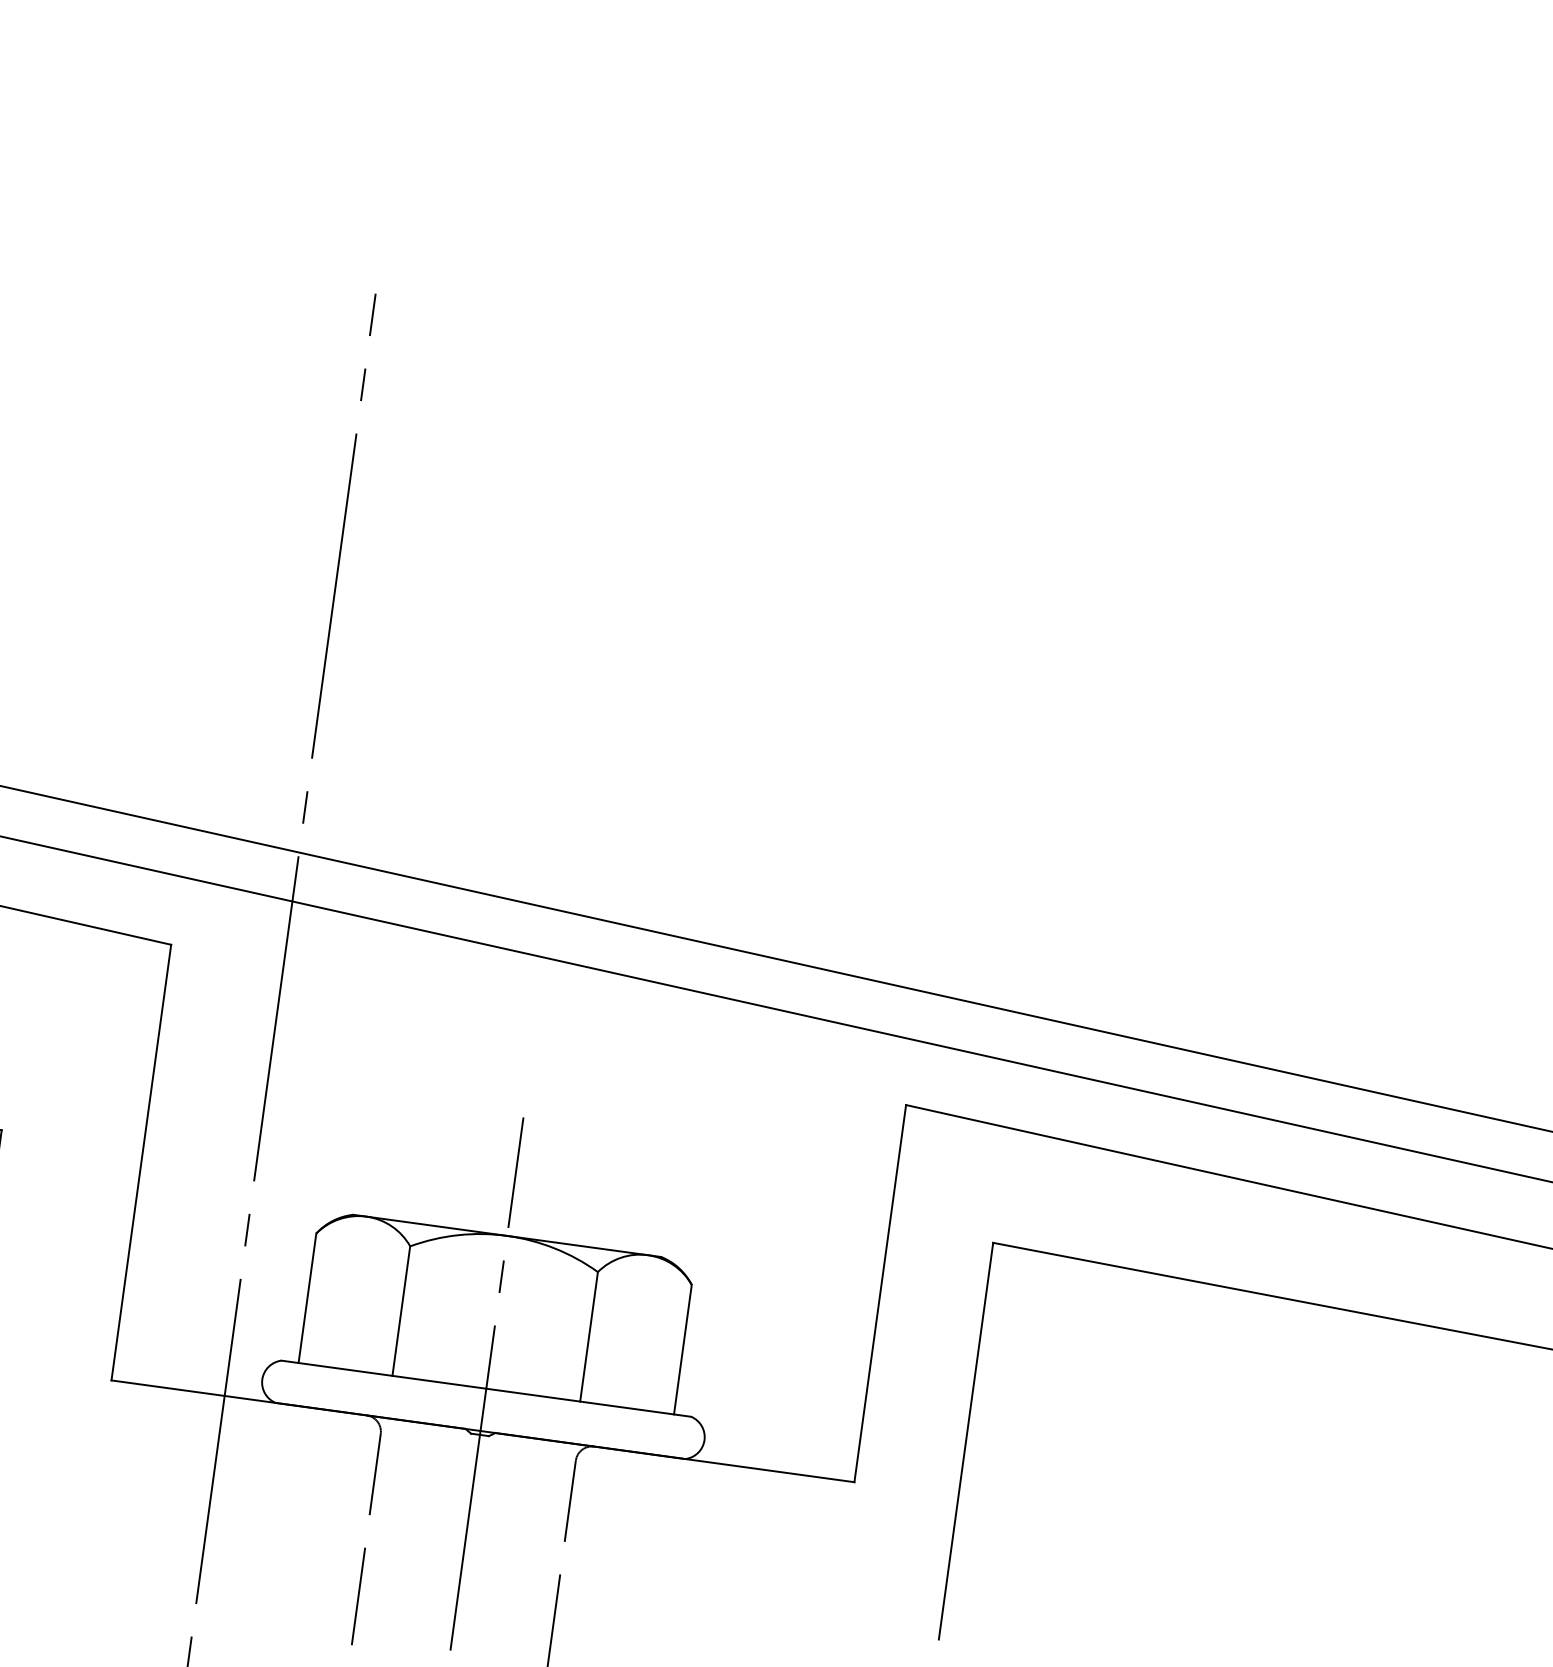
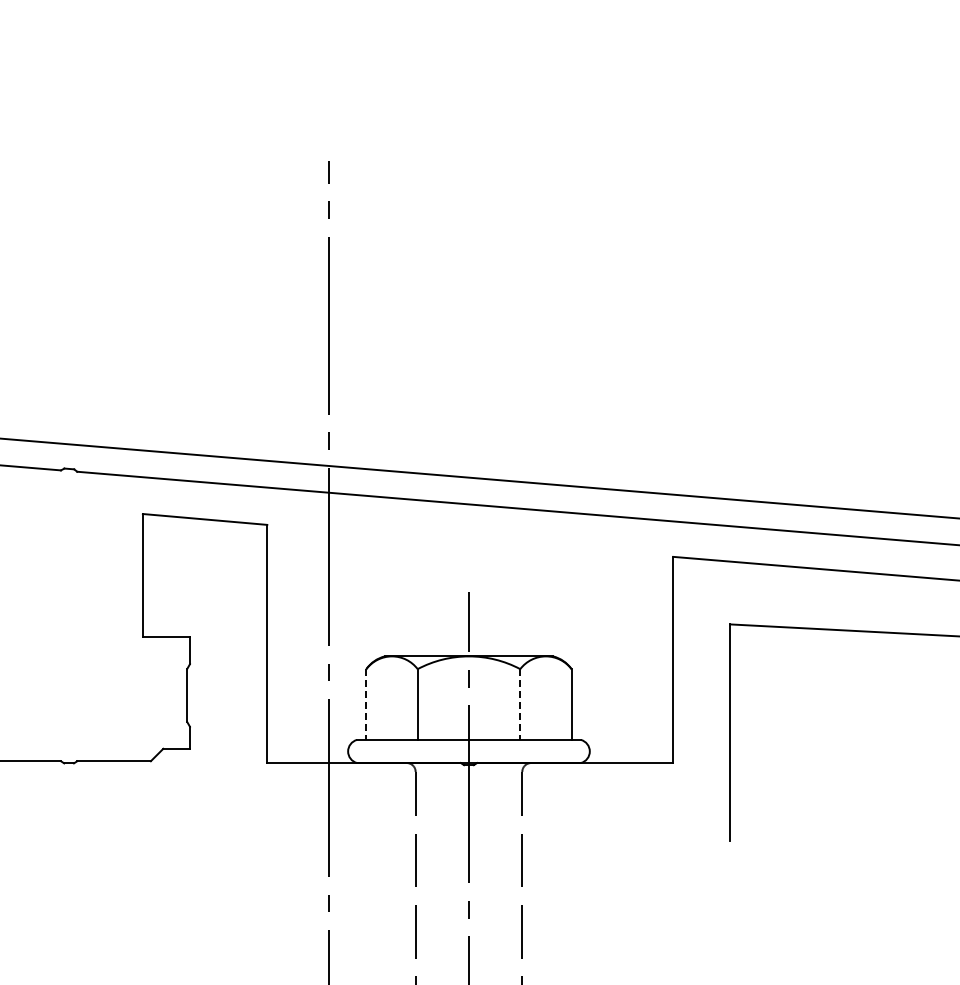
line: (307, 1300) -> (366, 705), solid -> dashed
line: (589, 1338) -> (520, 705), solid -> dashed

